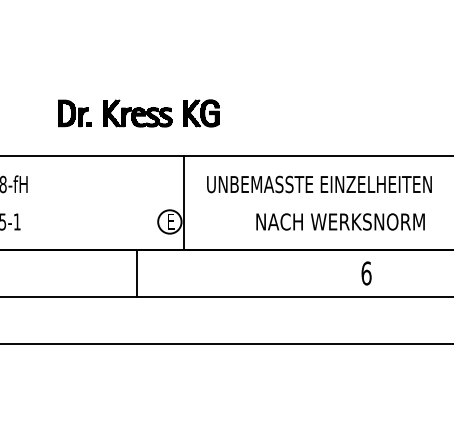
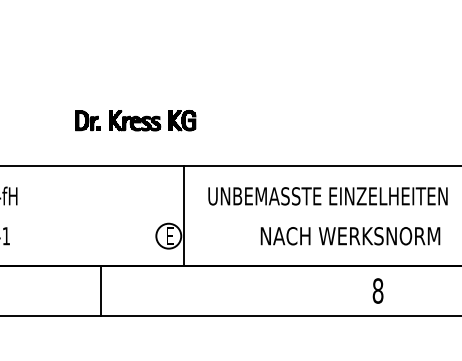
part: (138, 113) -> (135, 120), size x0.7
line: (137, 273) -> (101, 291), moved
text: (366, 273) -> (378, 291), 6 -> 8

